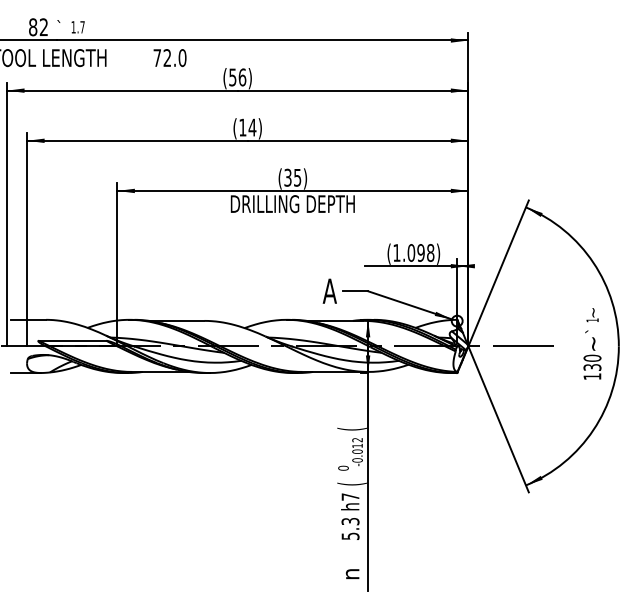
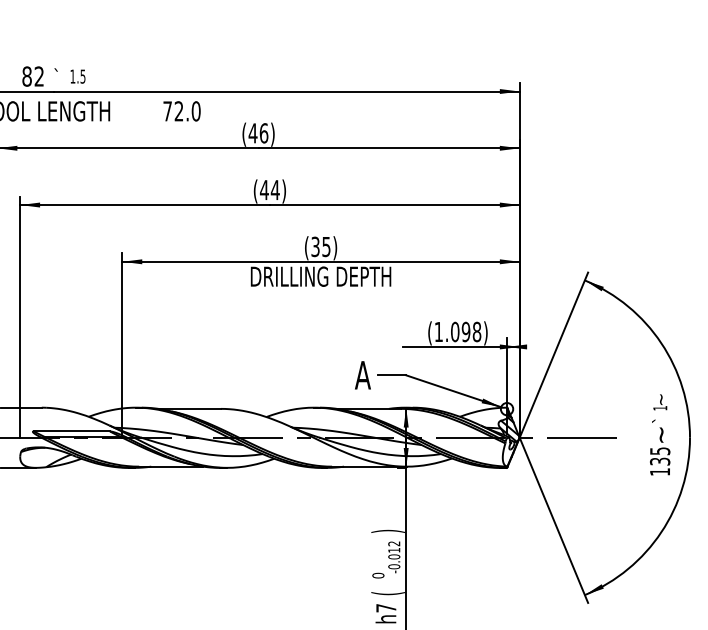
text: (82, 27) -> (82, 76), 1.7 -> 1.5
text: (232, 77) -> (252, 133), (56) -> (46)
text: (242, 127) -> (264, 189), (14) -> (44)
text: (592, 357) -> (660, 450), 130 -> 135
text: (351, 428) -> (387, 530), ( -> )

